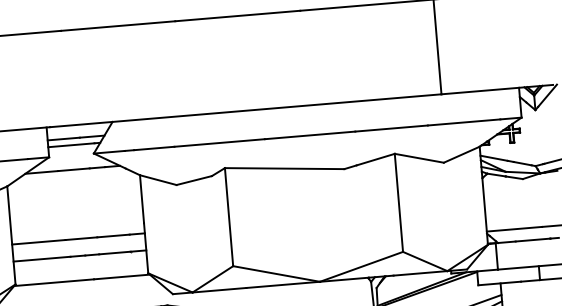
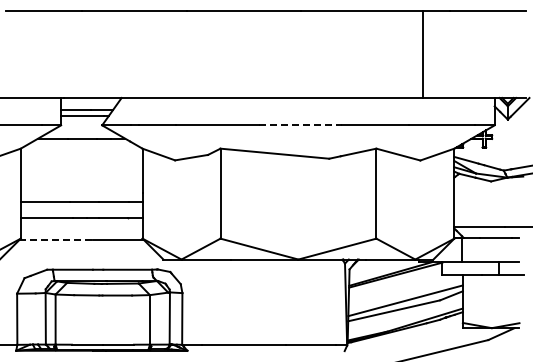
line: (309, 135) -> (300, 125), solid -> dashed
line: (54, 283) -> (56, 240), solid -> dashed

